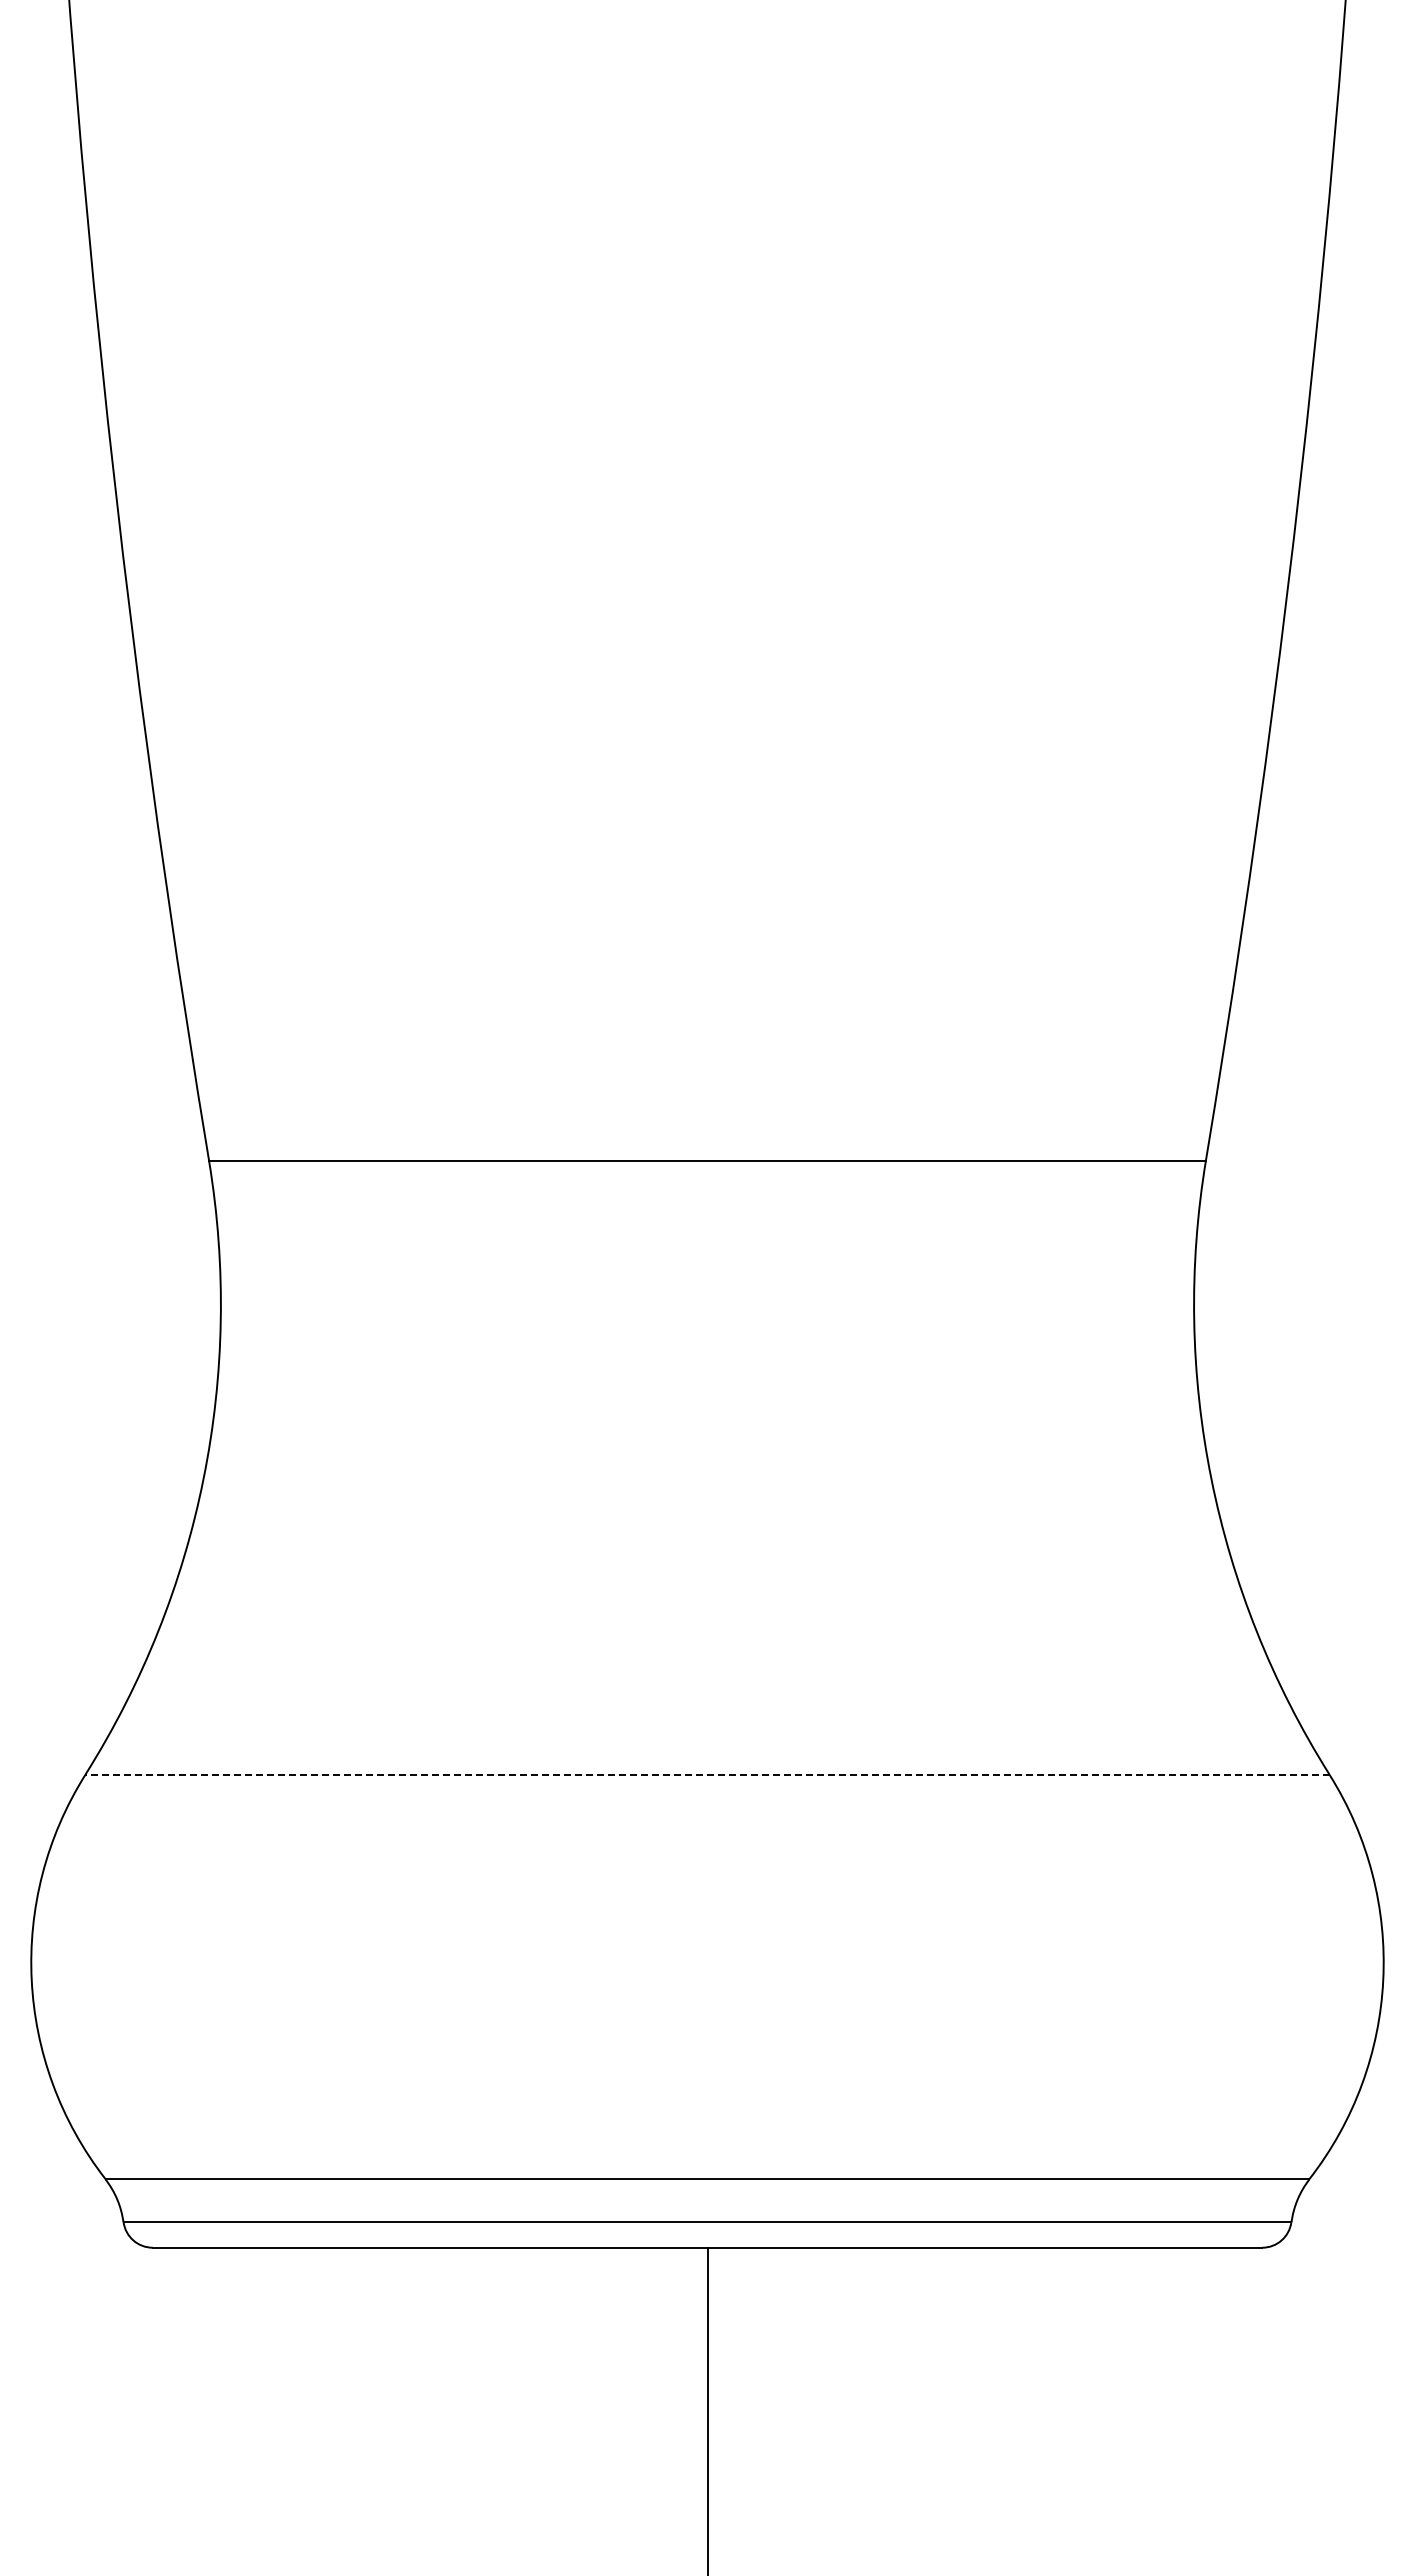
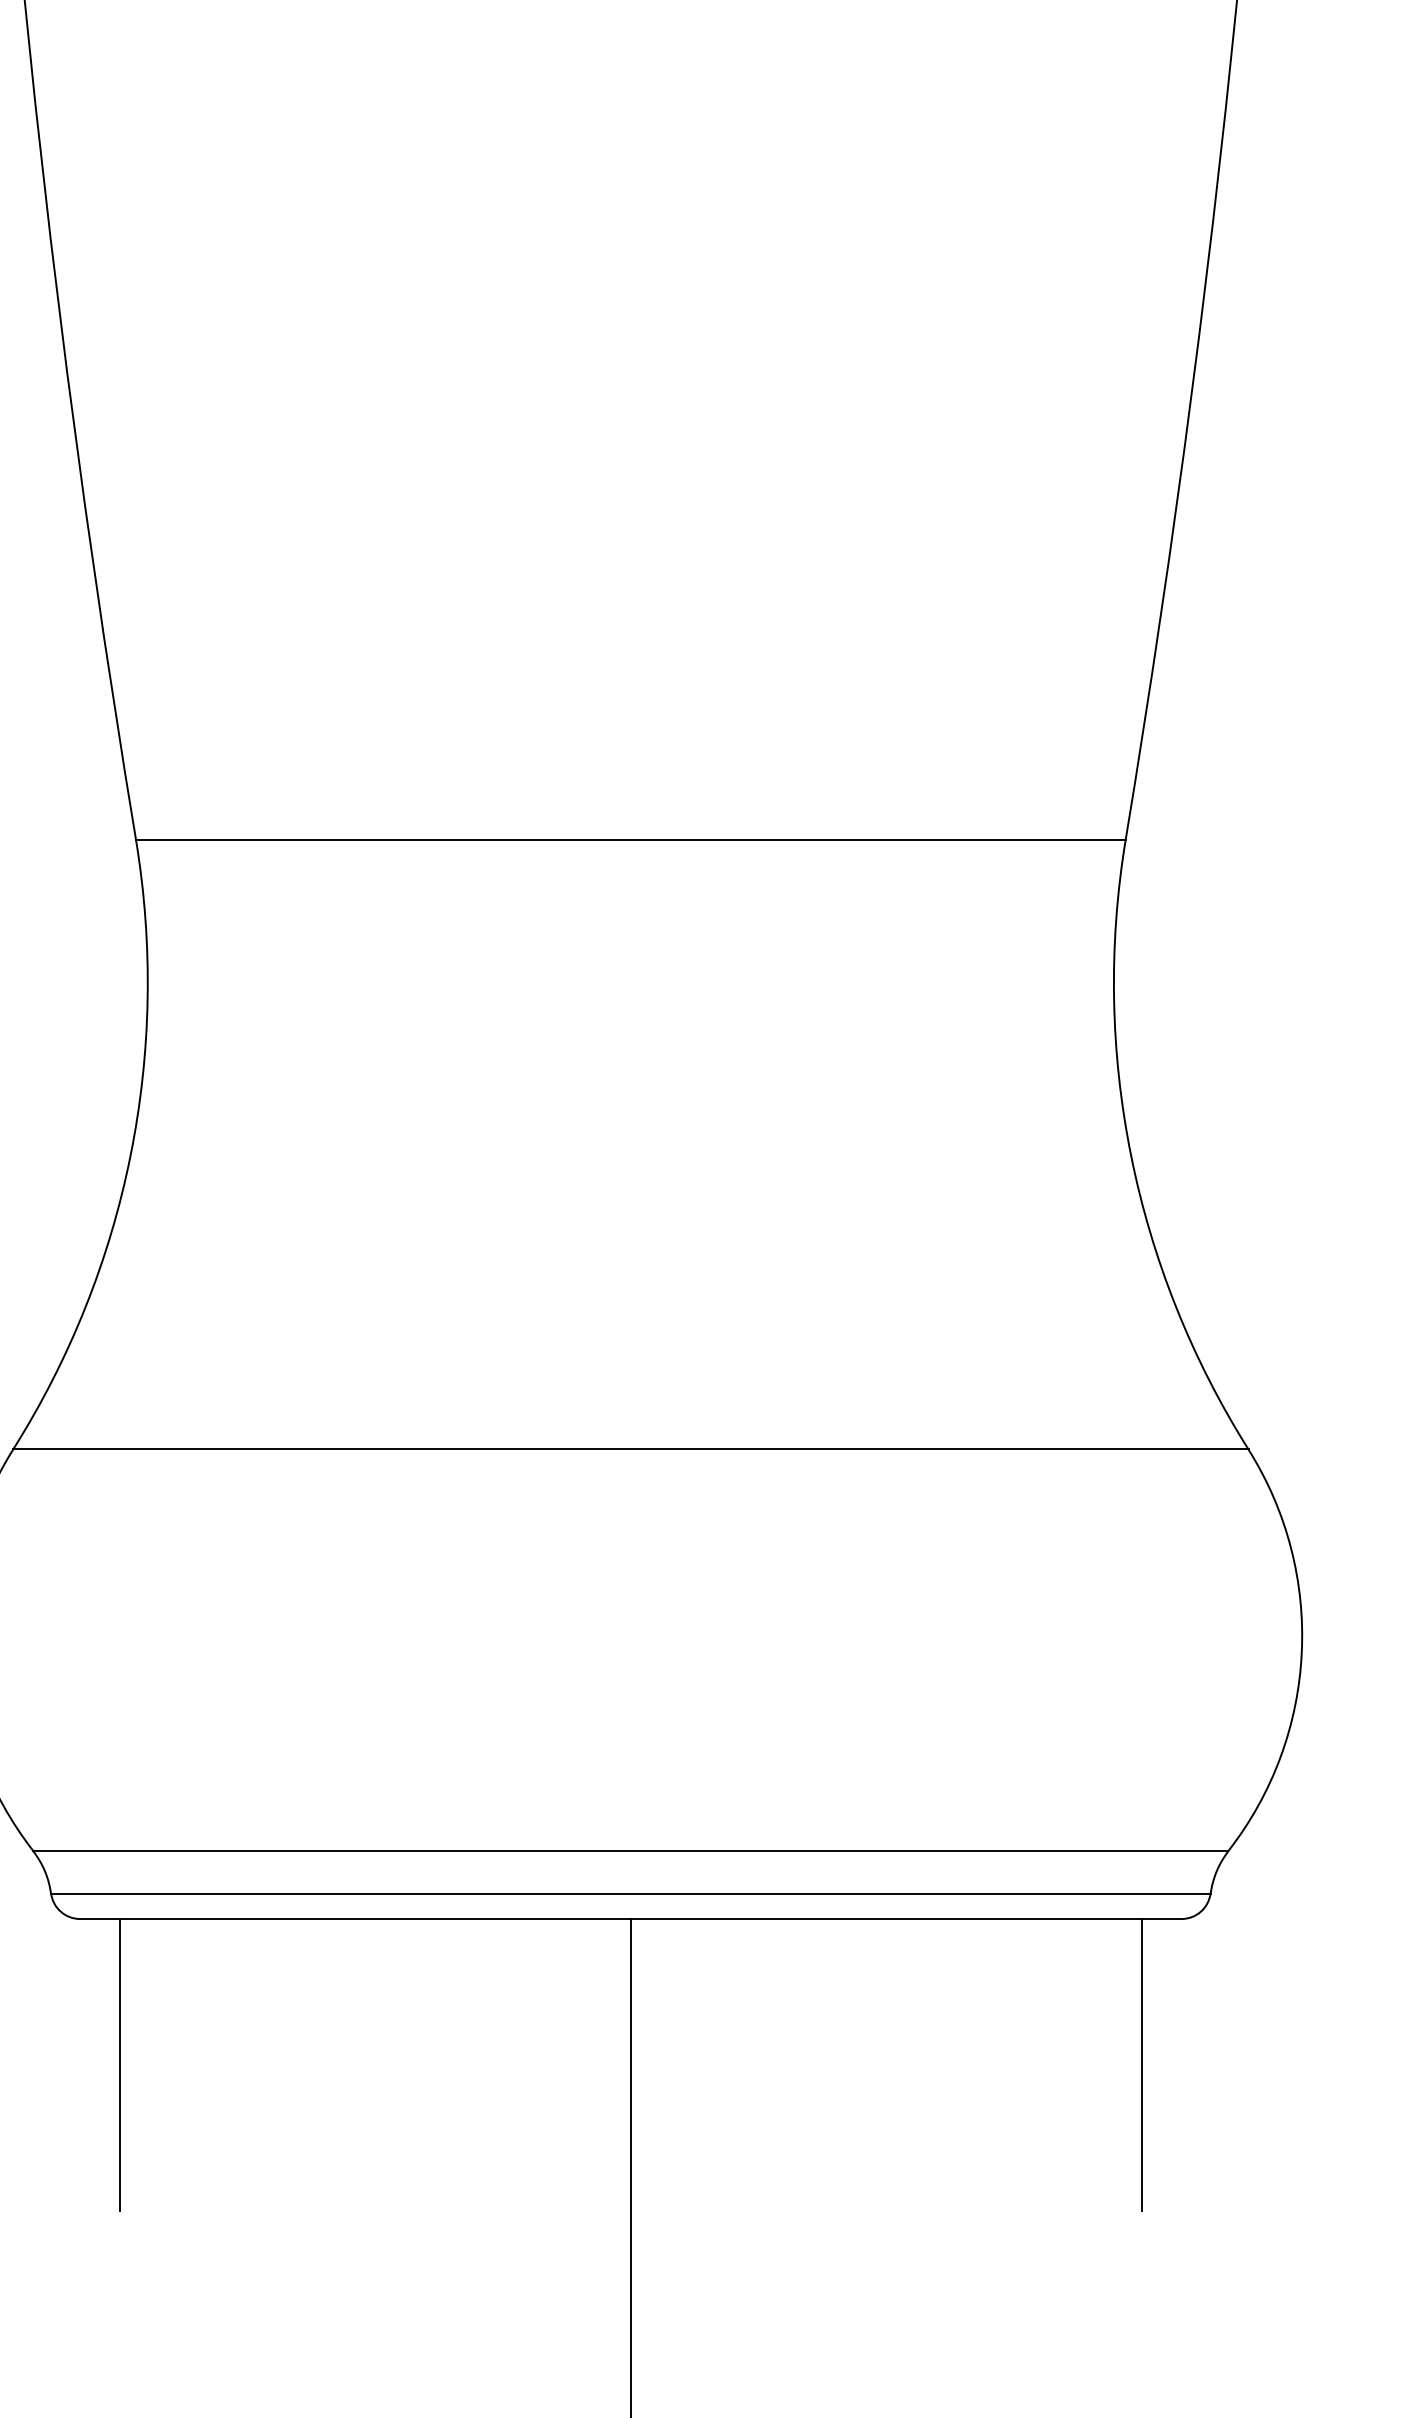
line: (707, 1774) -> (630, 1449), dashed -> solid
line: (192, 2394) -> (119, 2064), added
line: (1222, 2394) -> (1142, 2064), added

